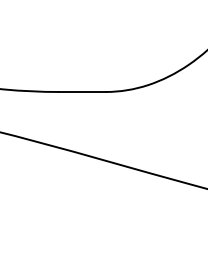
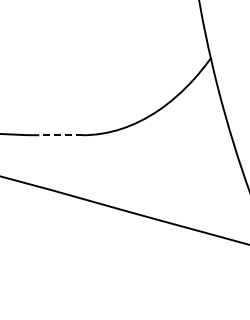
line: (82, 92) -> (60, 135), solid -> dashed

